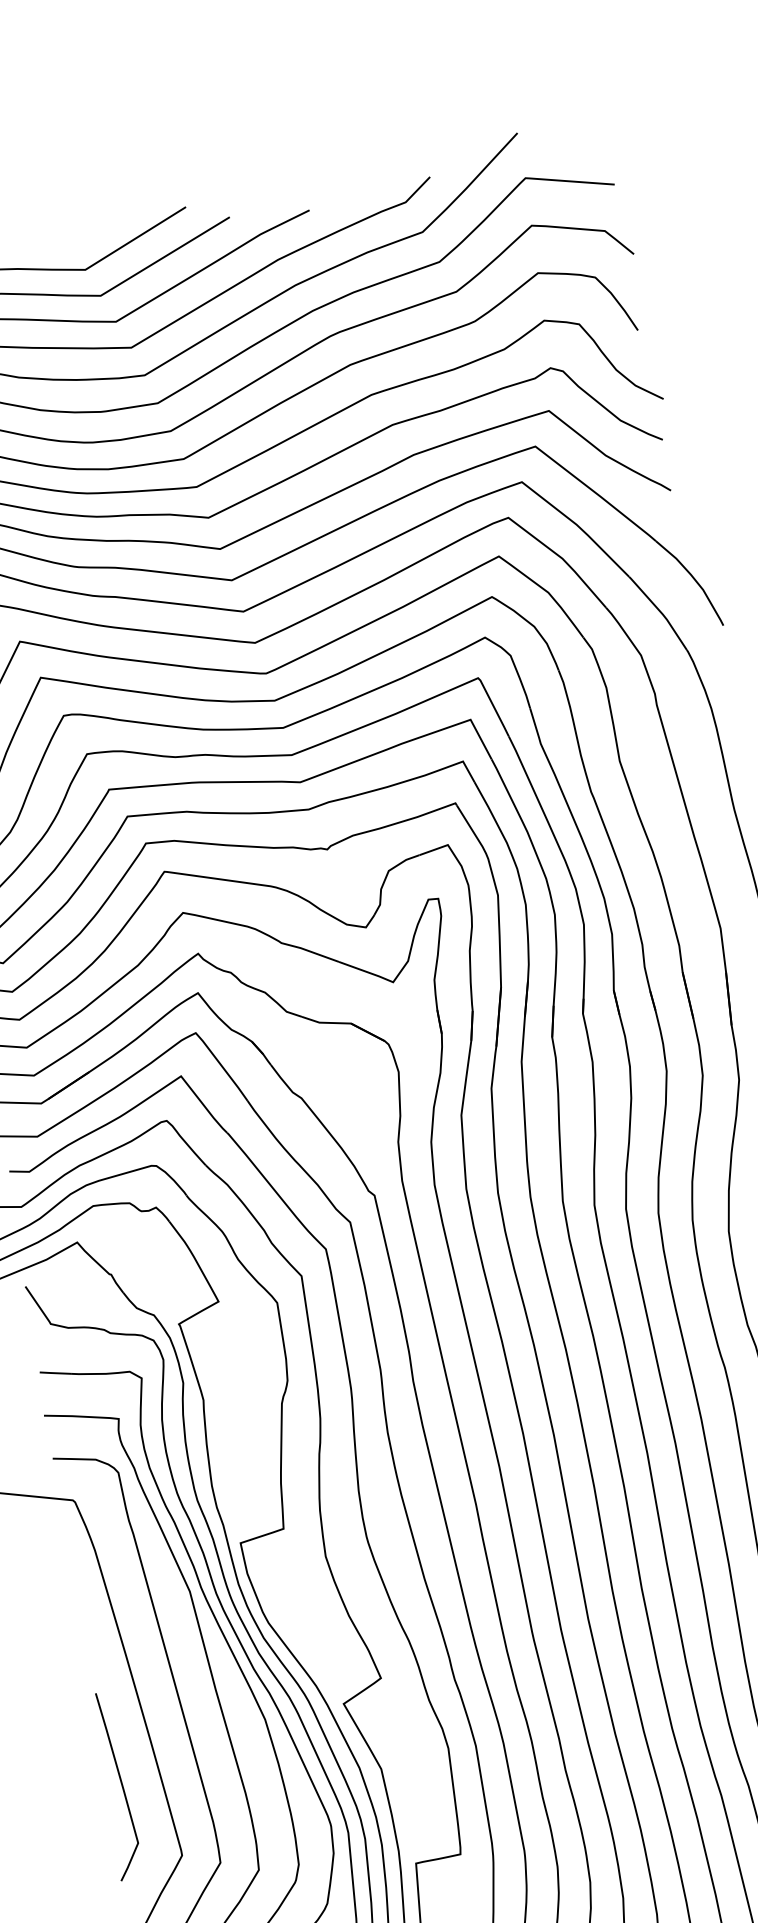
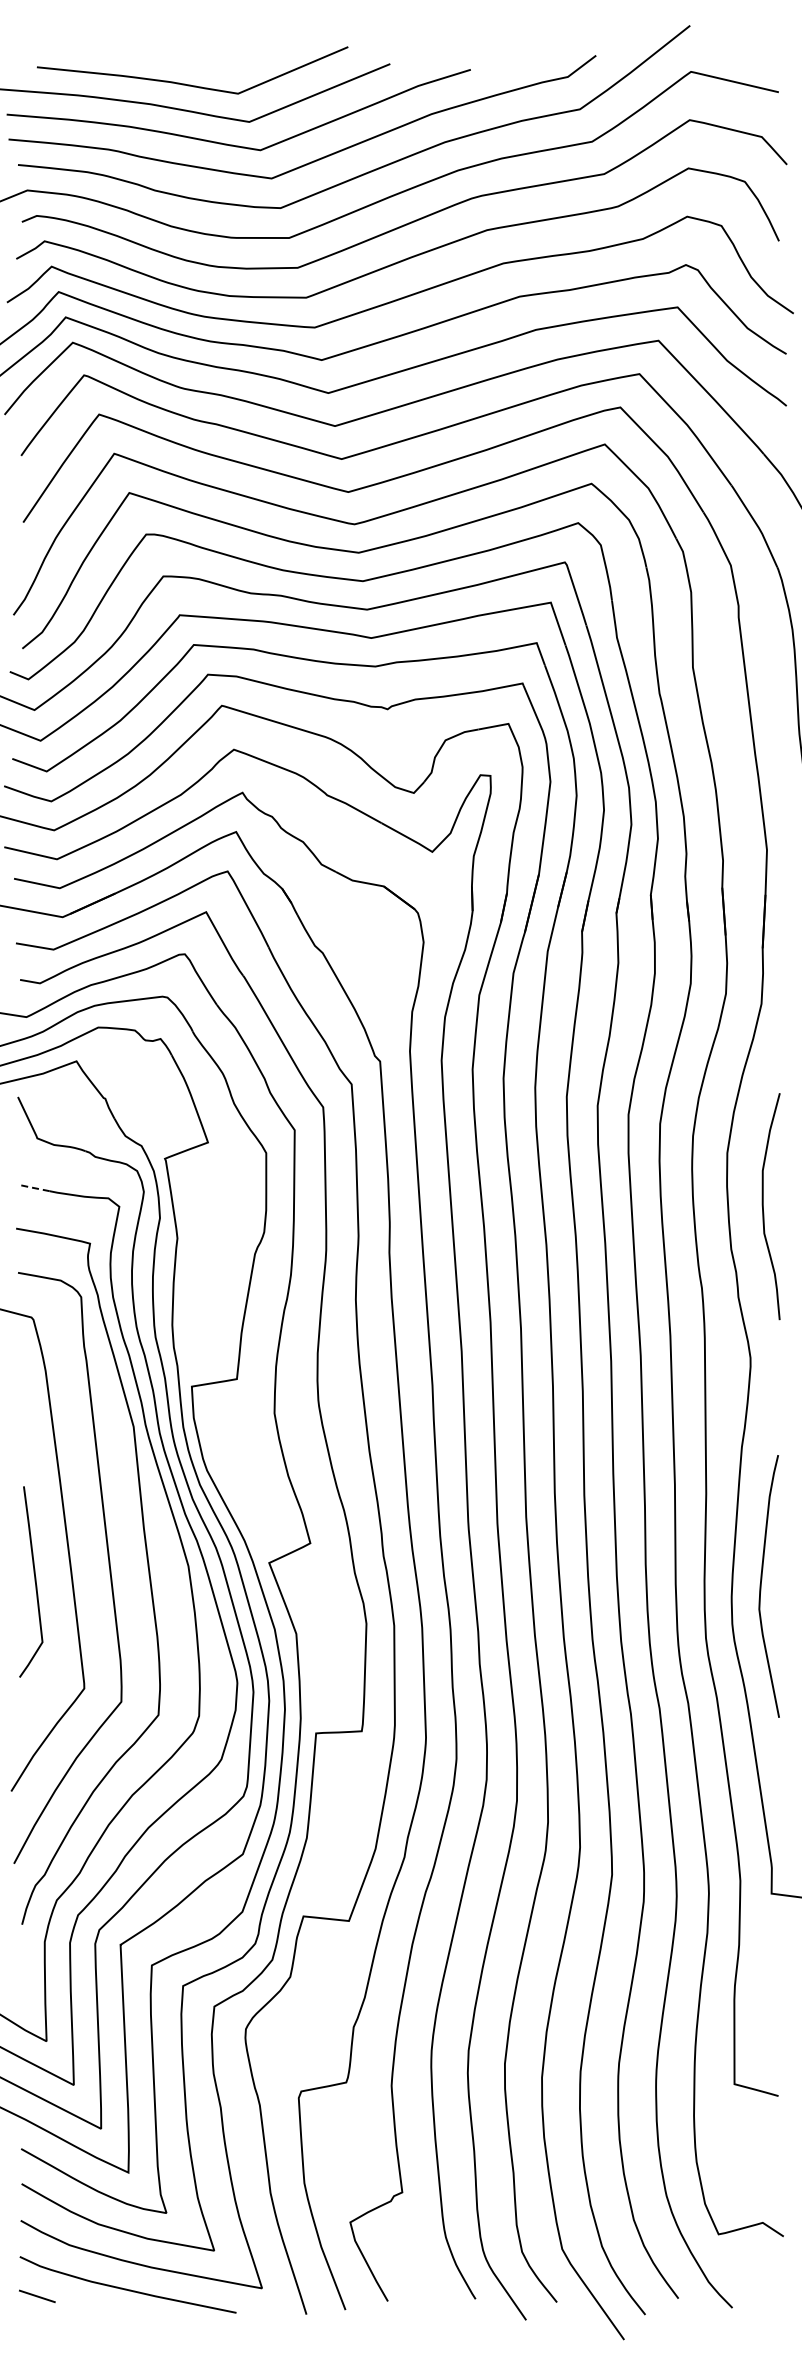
line: (54, 1372) -> (33, 1187), solid -> dashed
curve: (120, 1784) -> (34, 1581), moved

